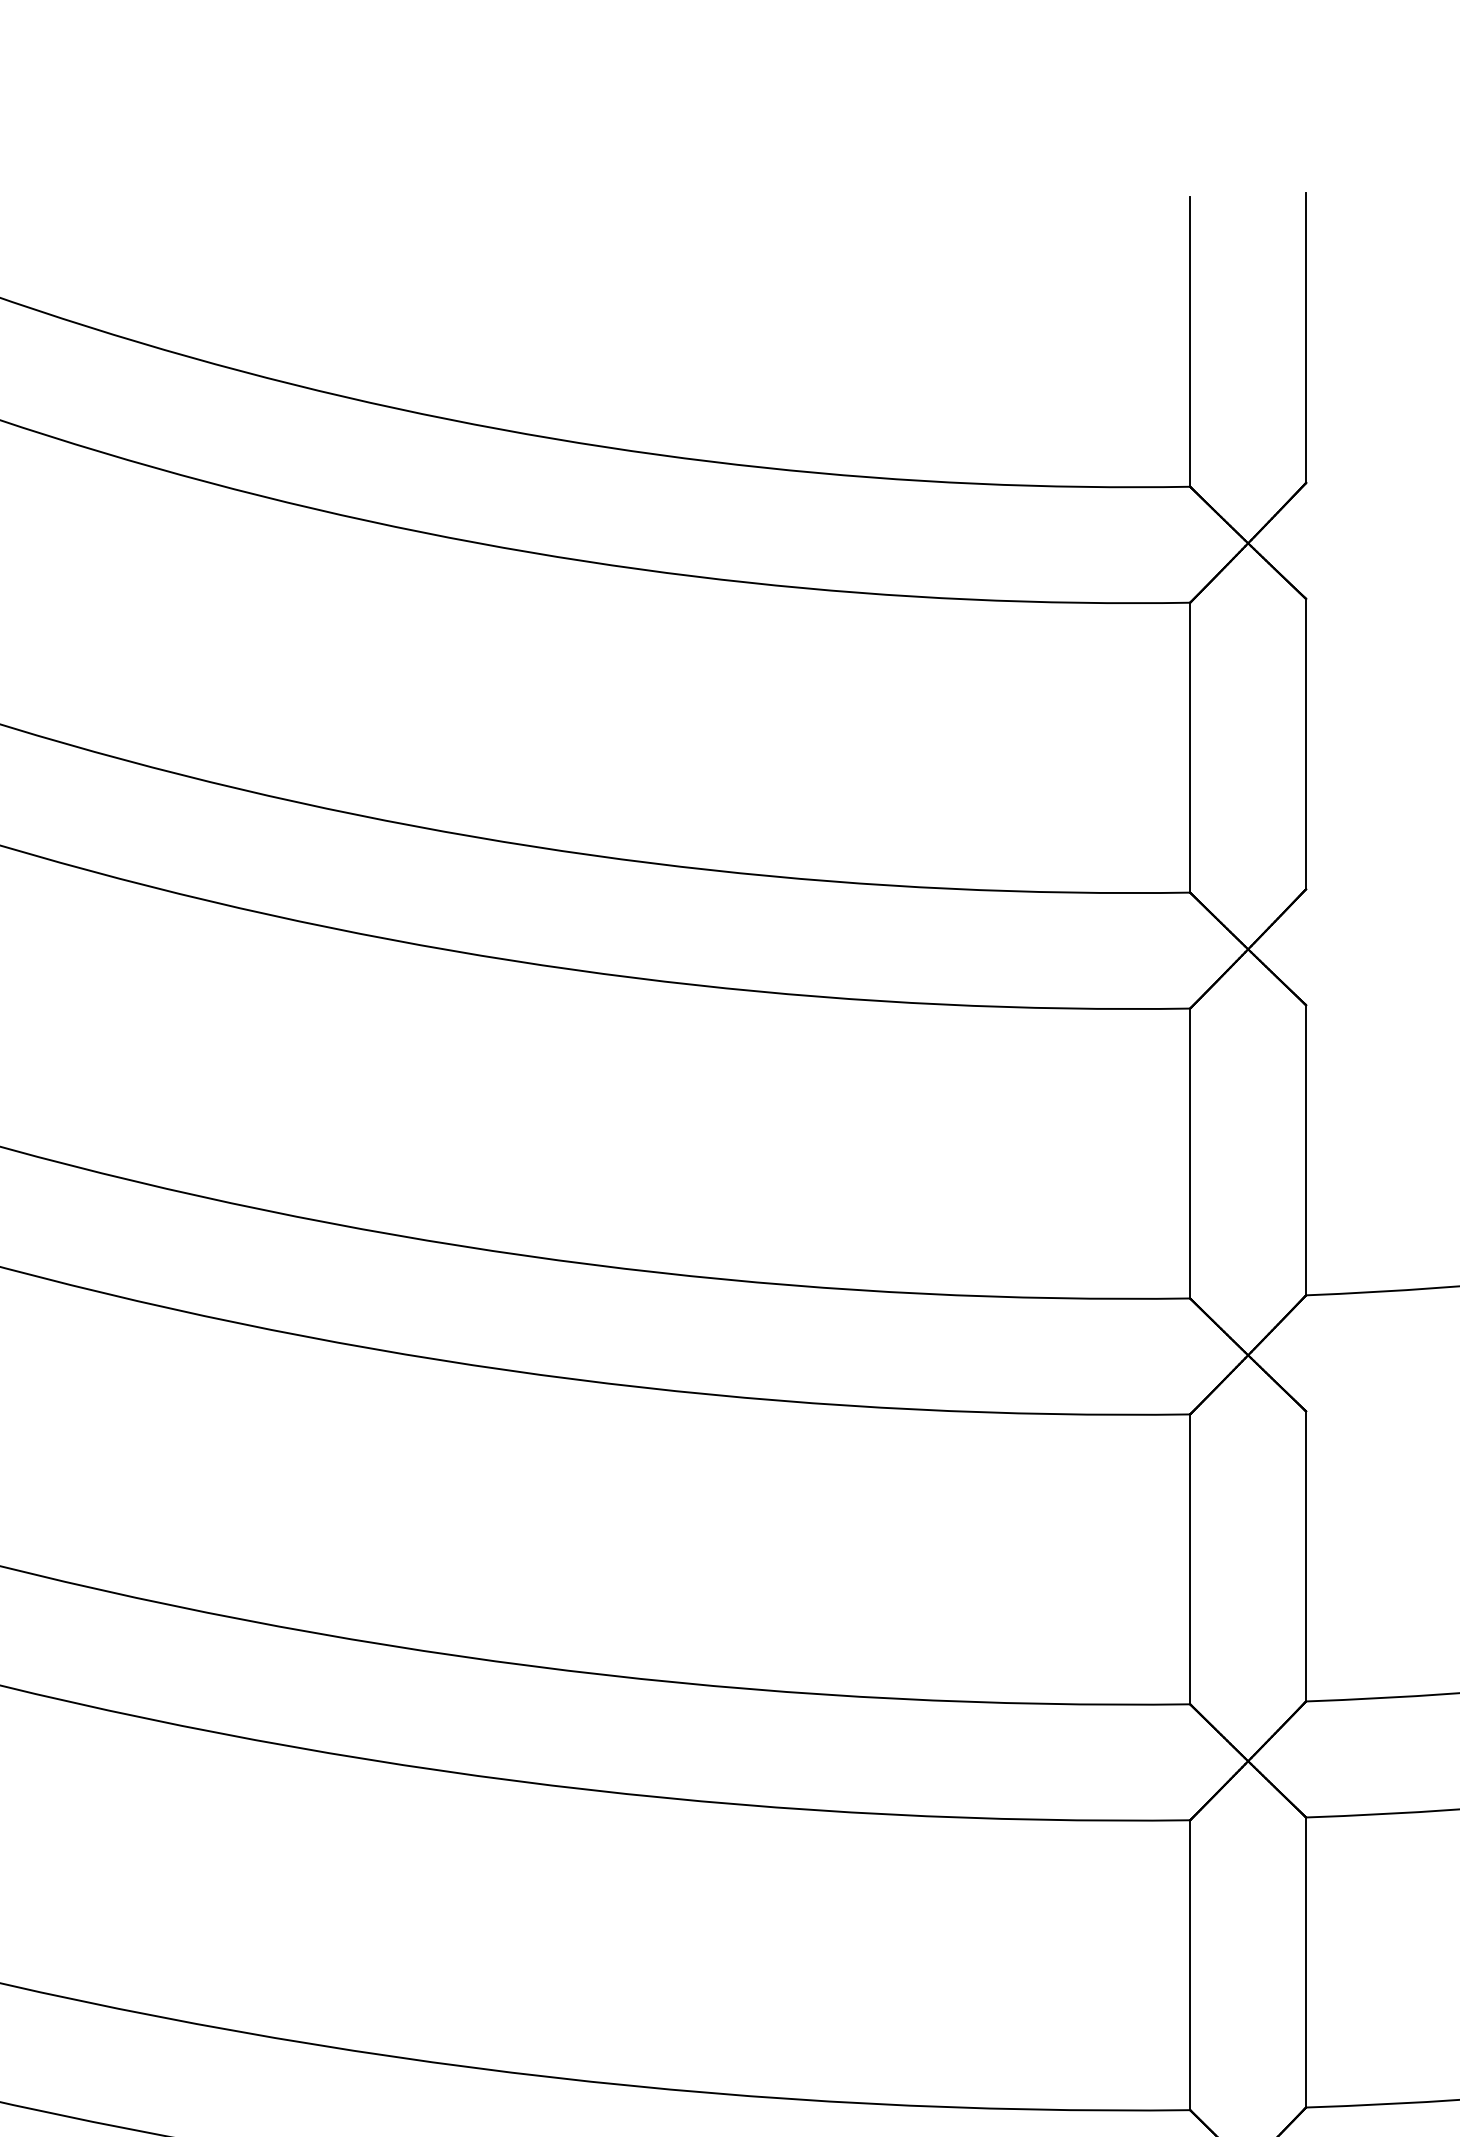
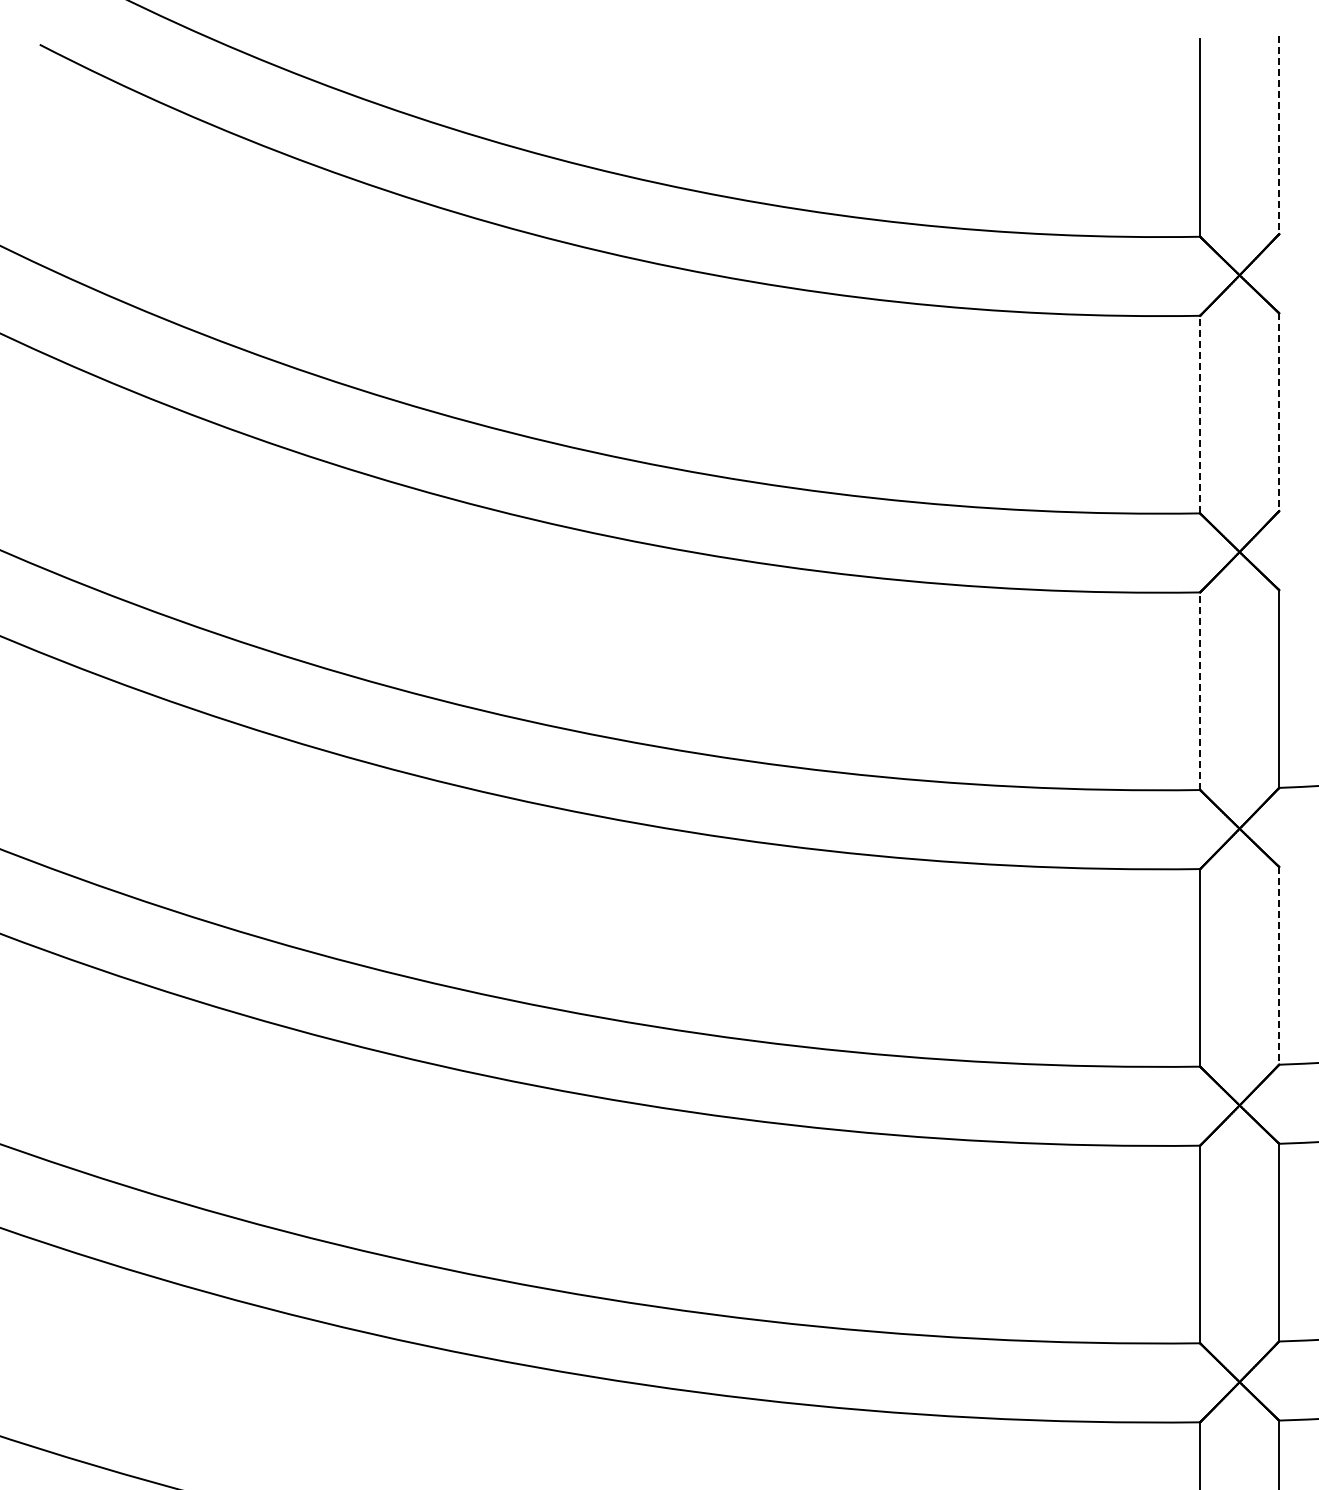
line: (1306, 338) -> (1279, 135), solid -> dashed
line: (1306, 744) -> (1279, 412), solid -> dashed
line: (1190, 747) -> (1200, 414), solid -> dashed
line: (1190, 1153) -> (1200, 691), solid -> dashed
line: (1306, 1555) -> (1279, 965), solid -> dashed

